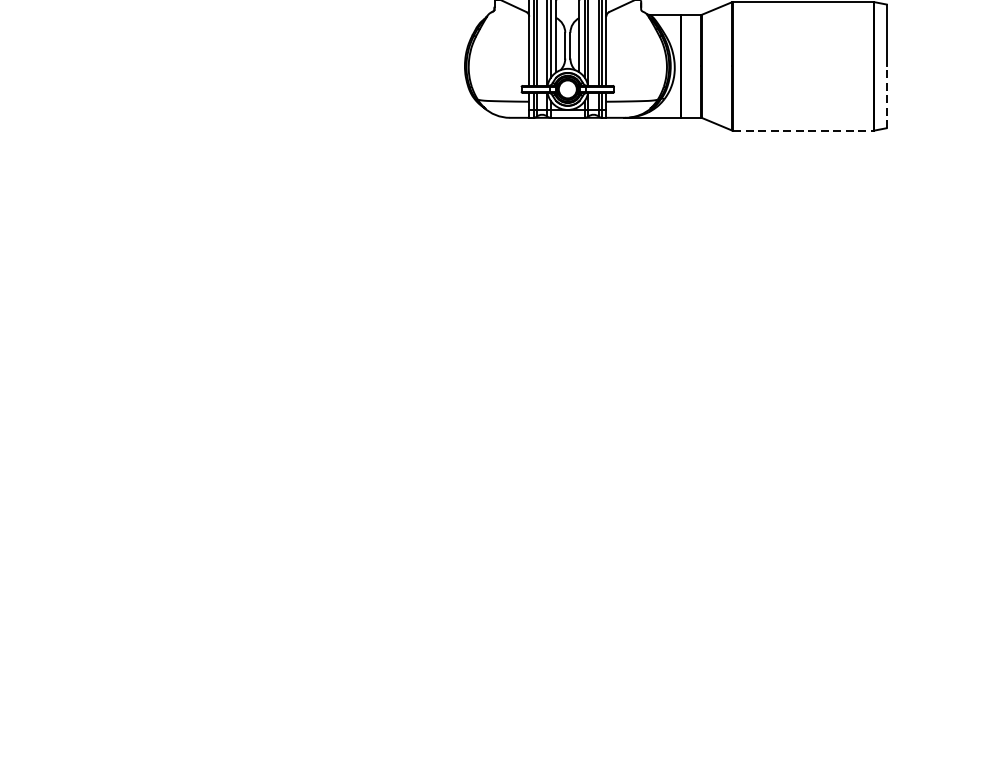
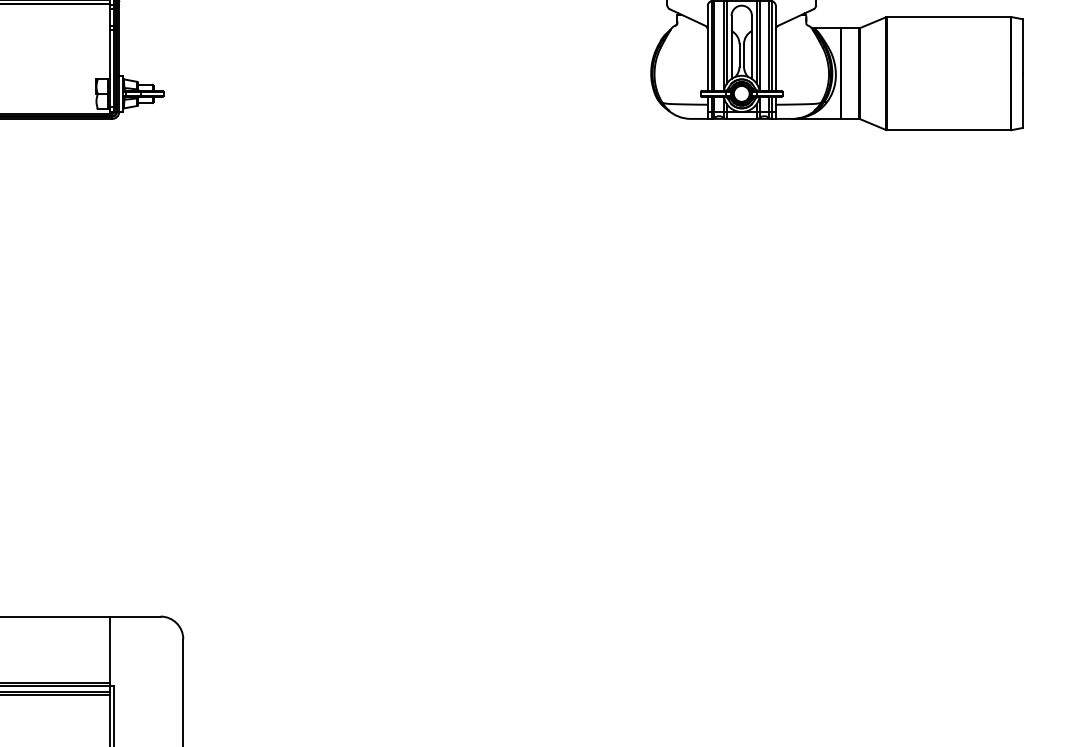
line: (886, 96) -> (1022, 100), dashed -> solid
line: (803, 130) -> (949, 130), dashed -> solid

